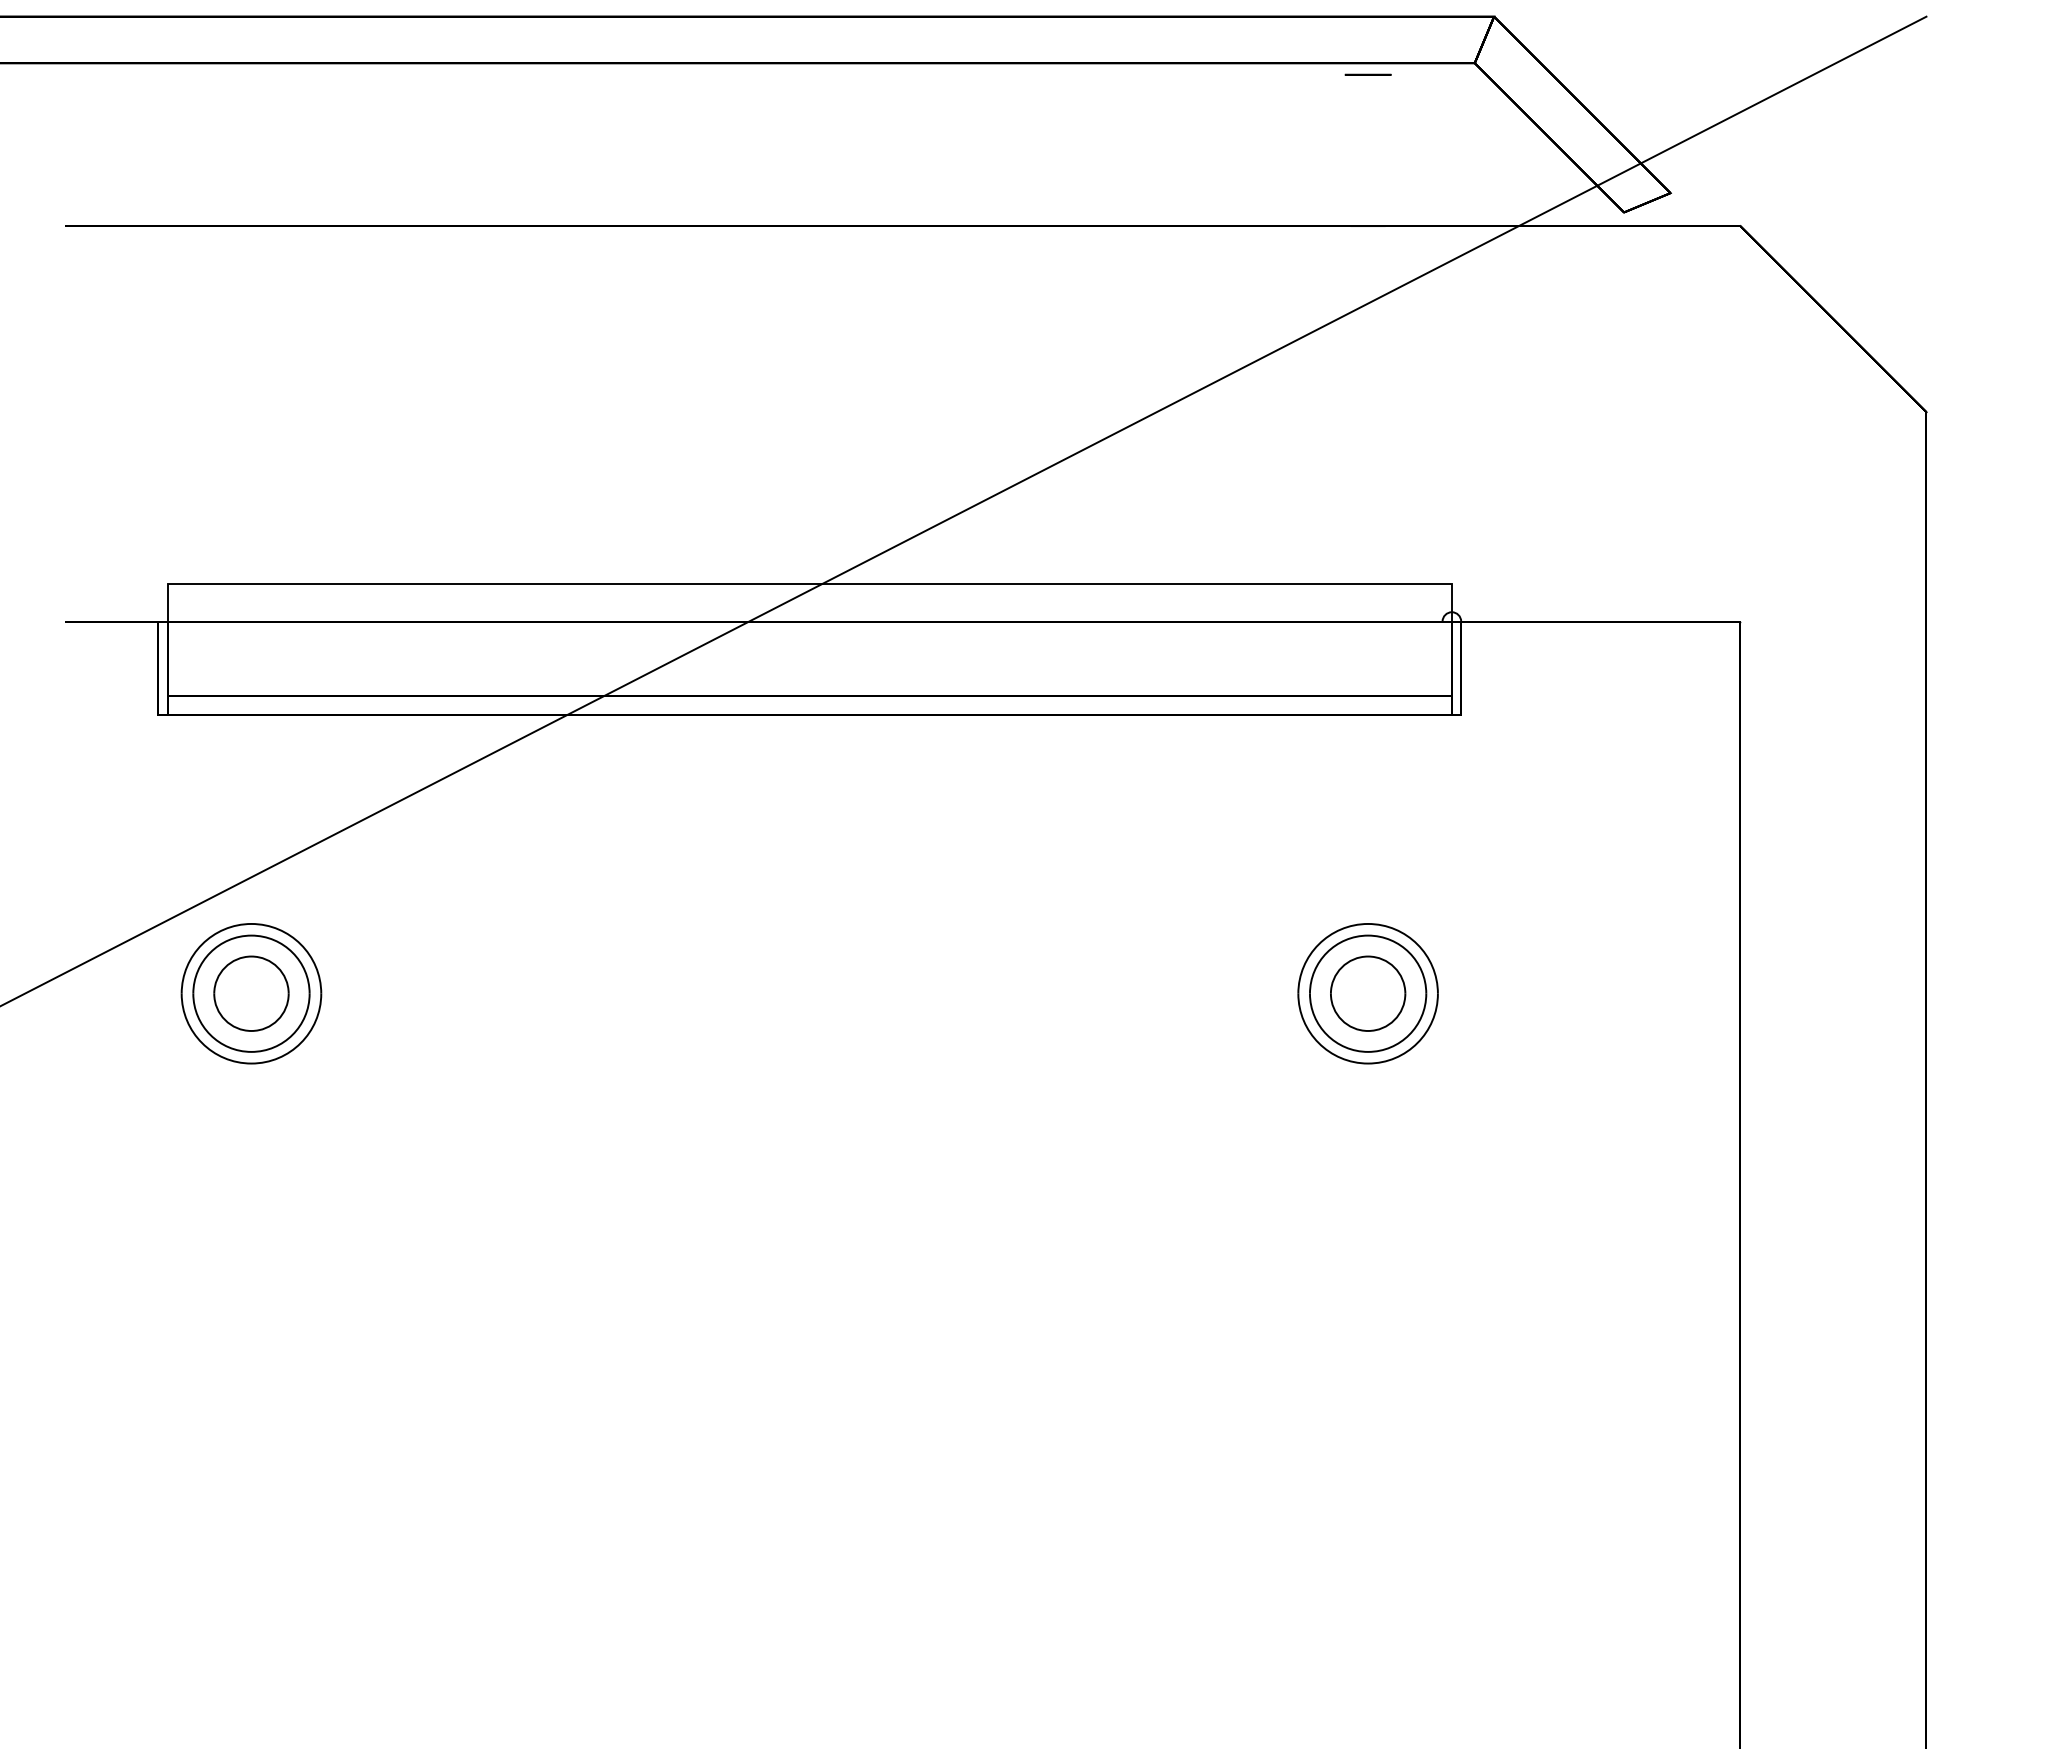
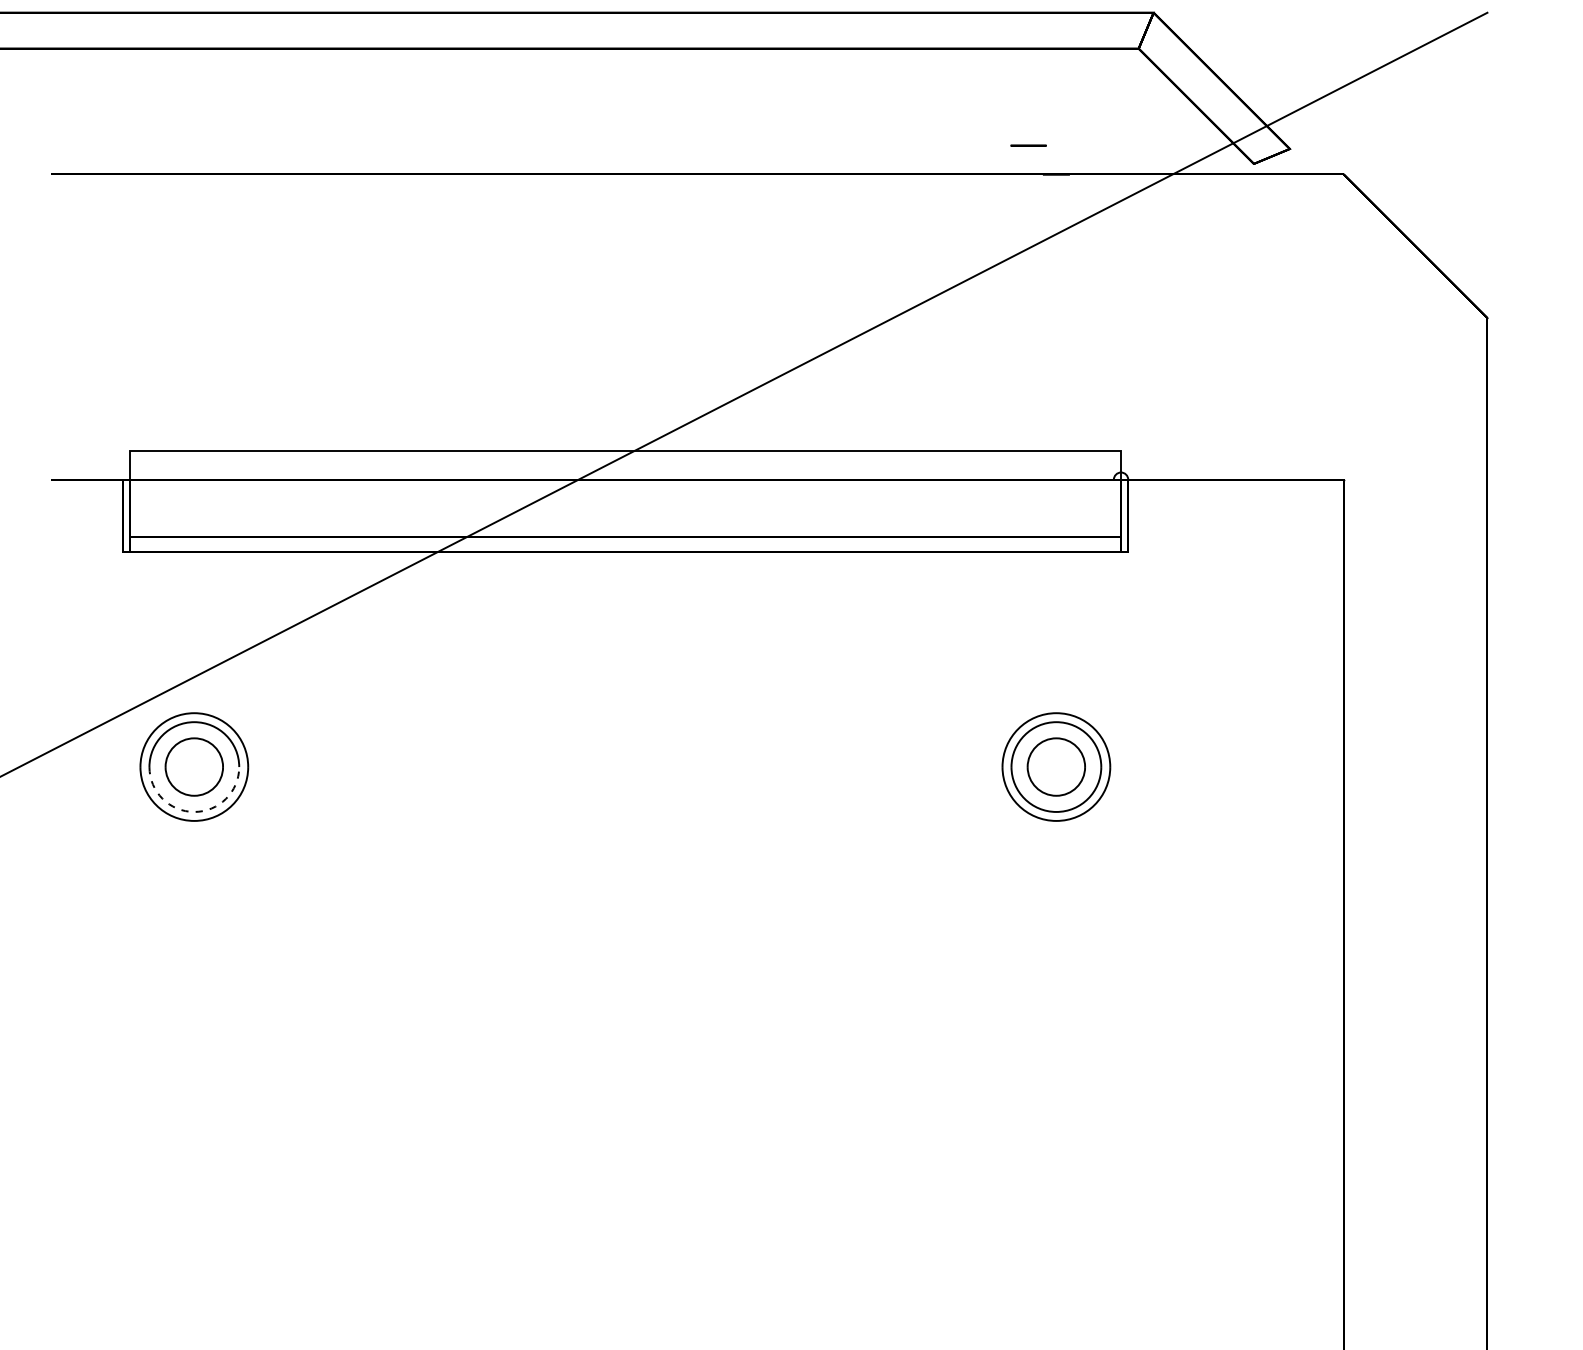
circle: (1367, 74) -> (1028, 145), moved
arc: (251, 1051) -> (194, 811), solid -> dashed

